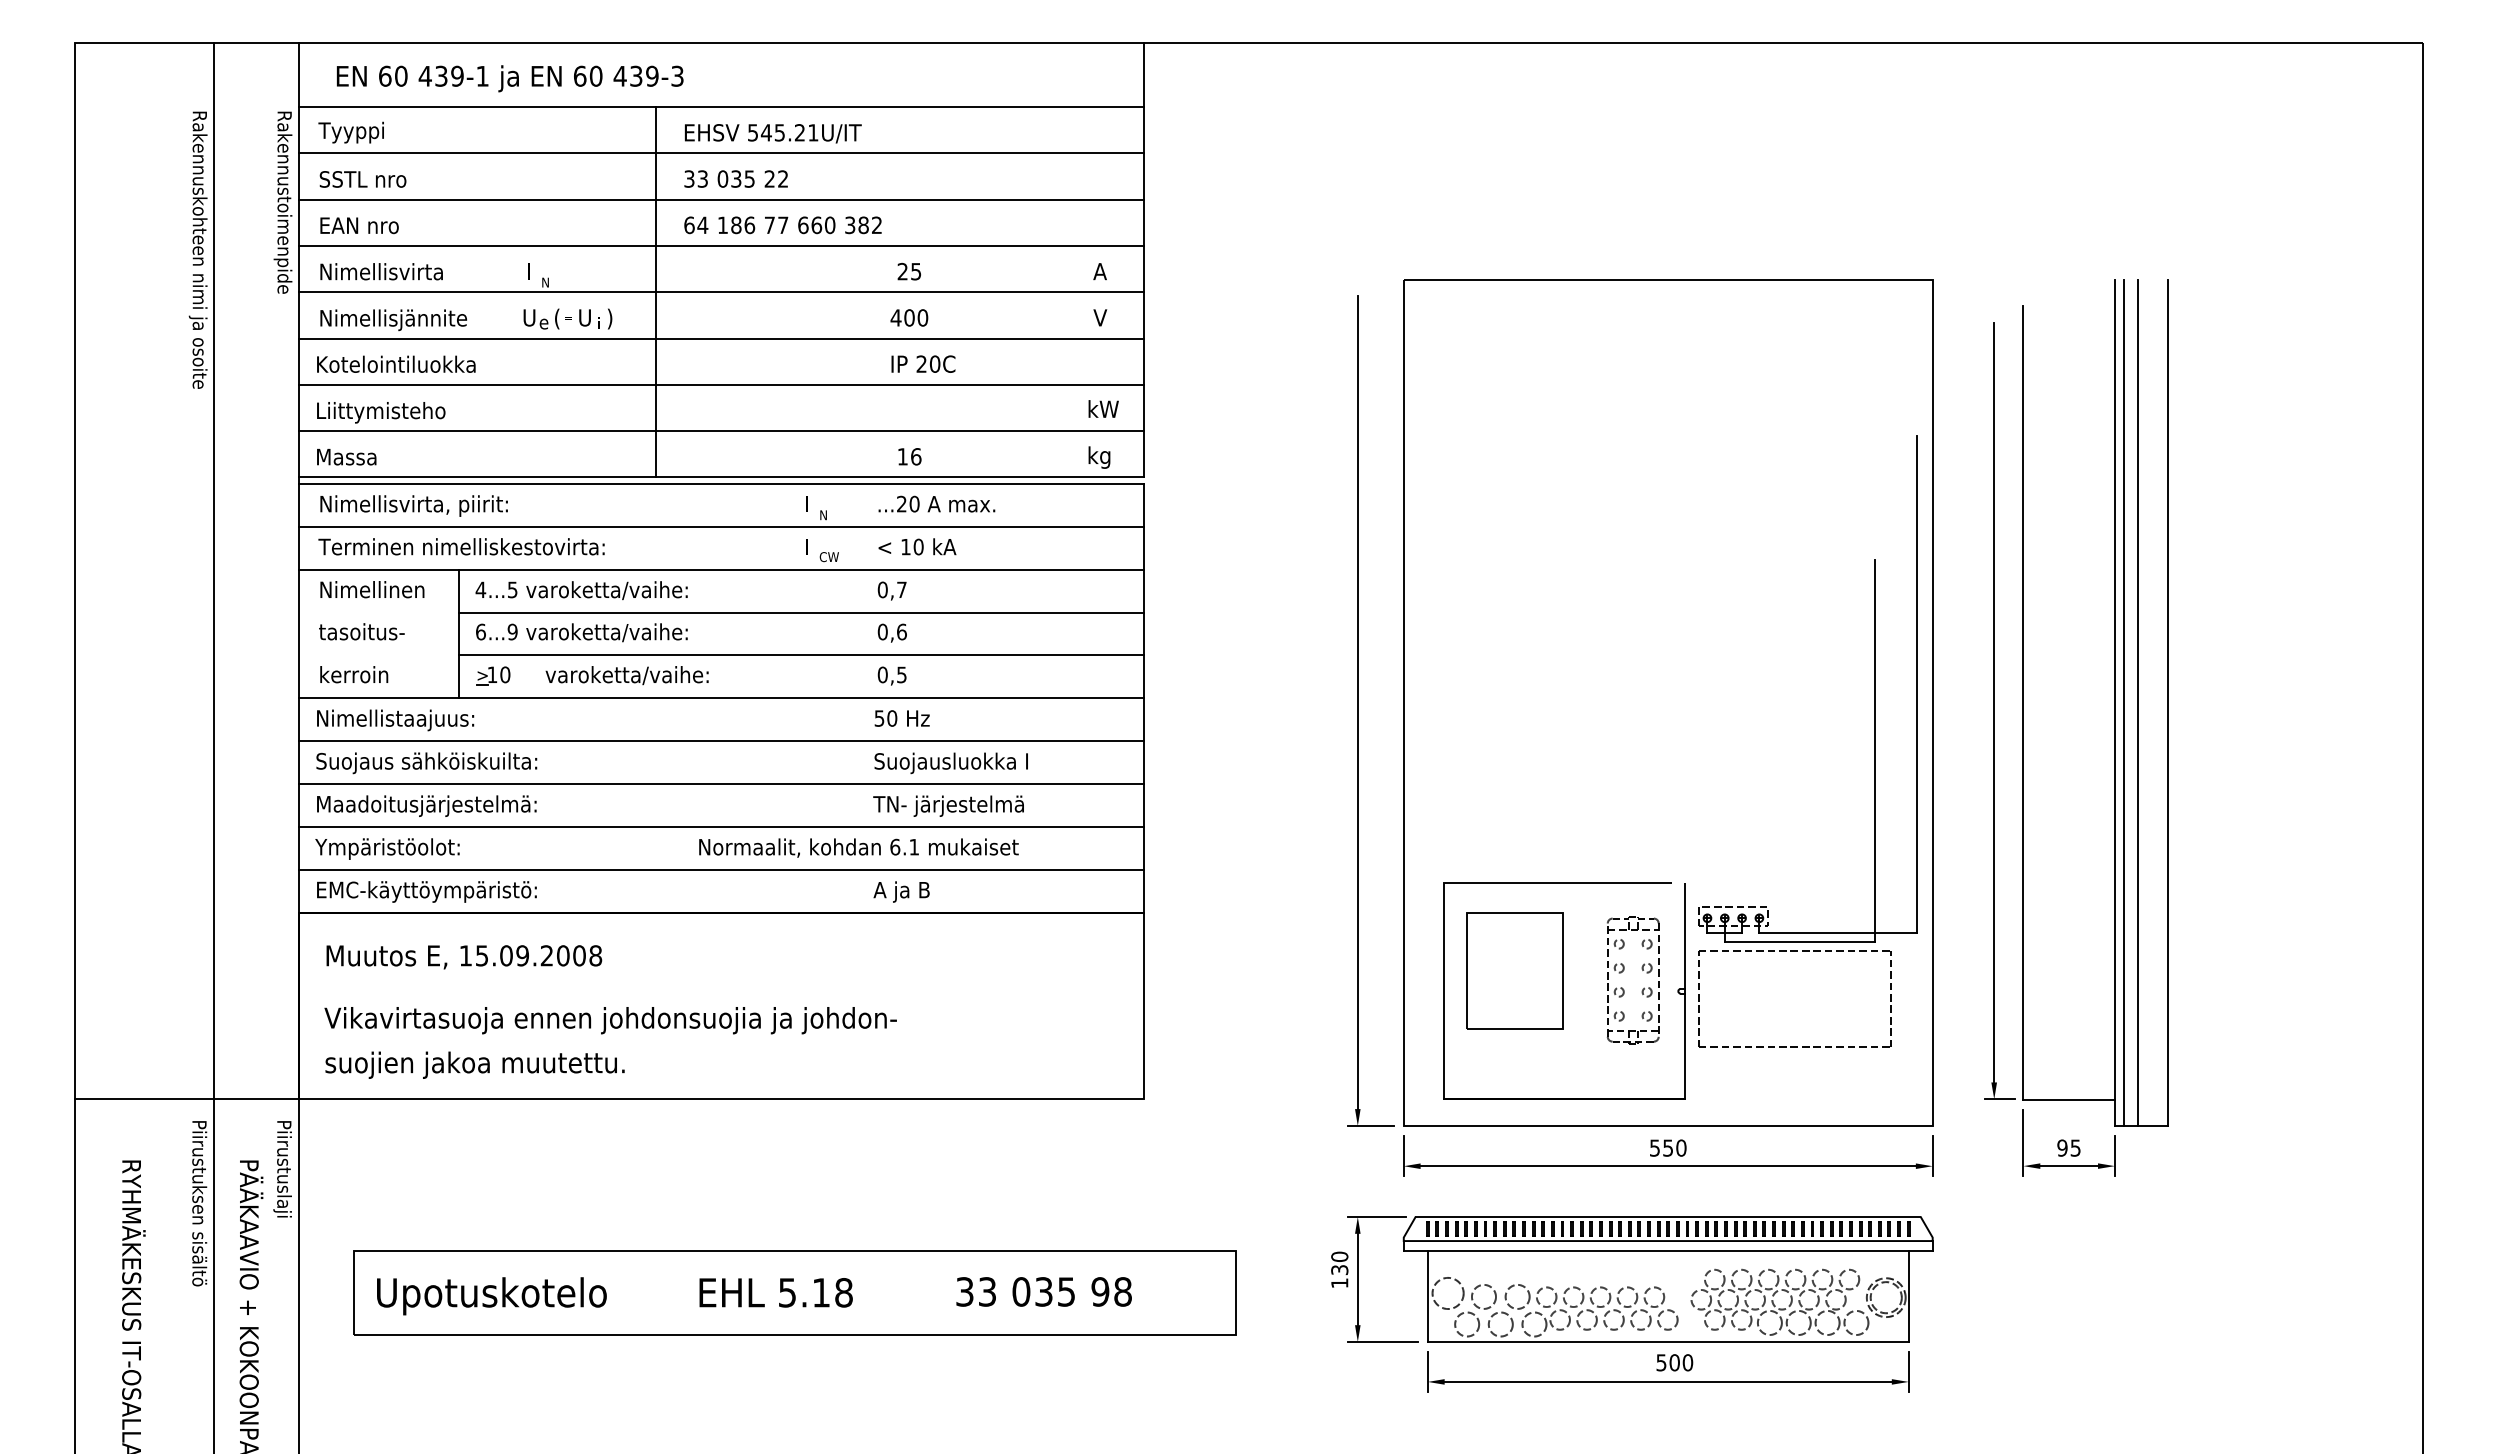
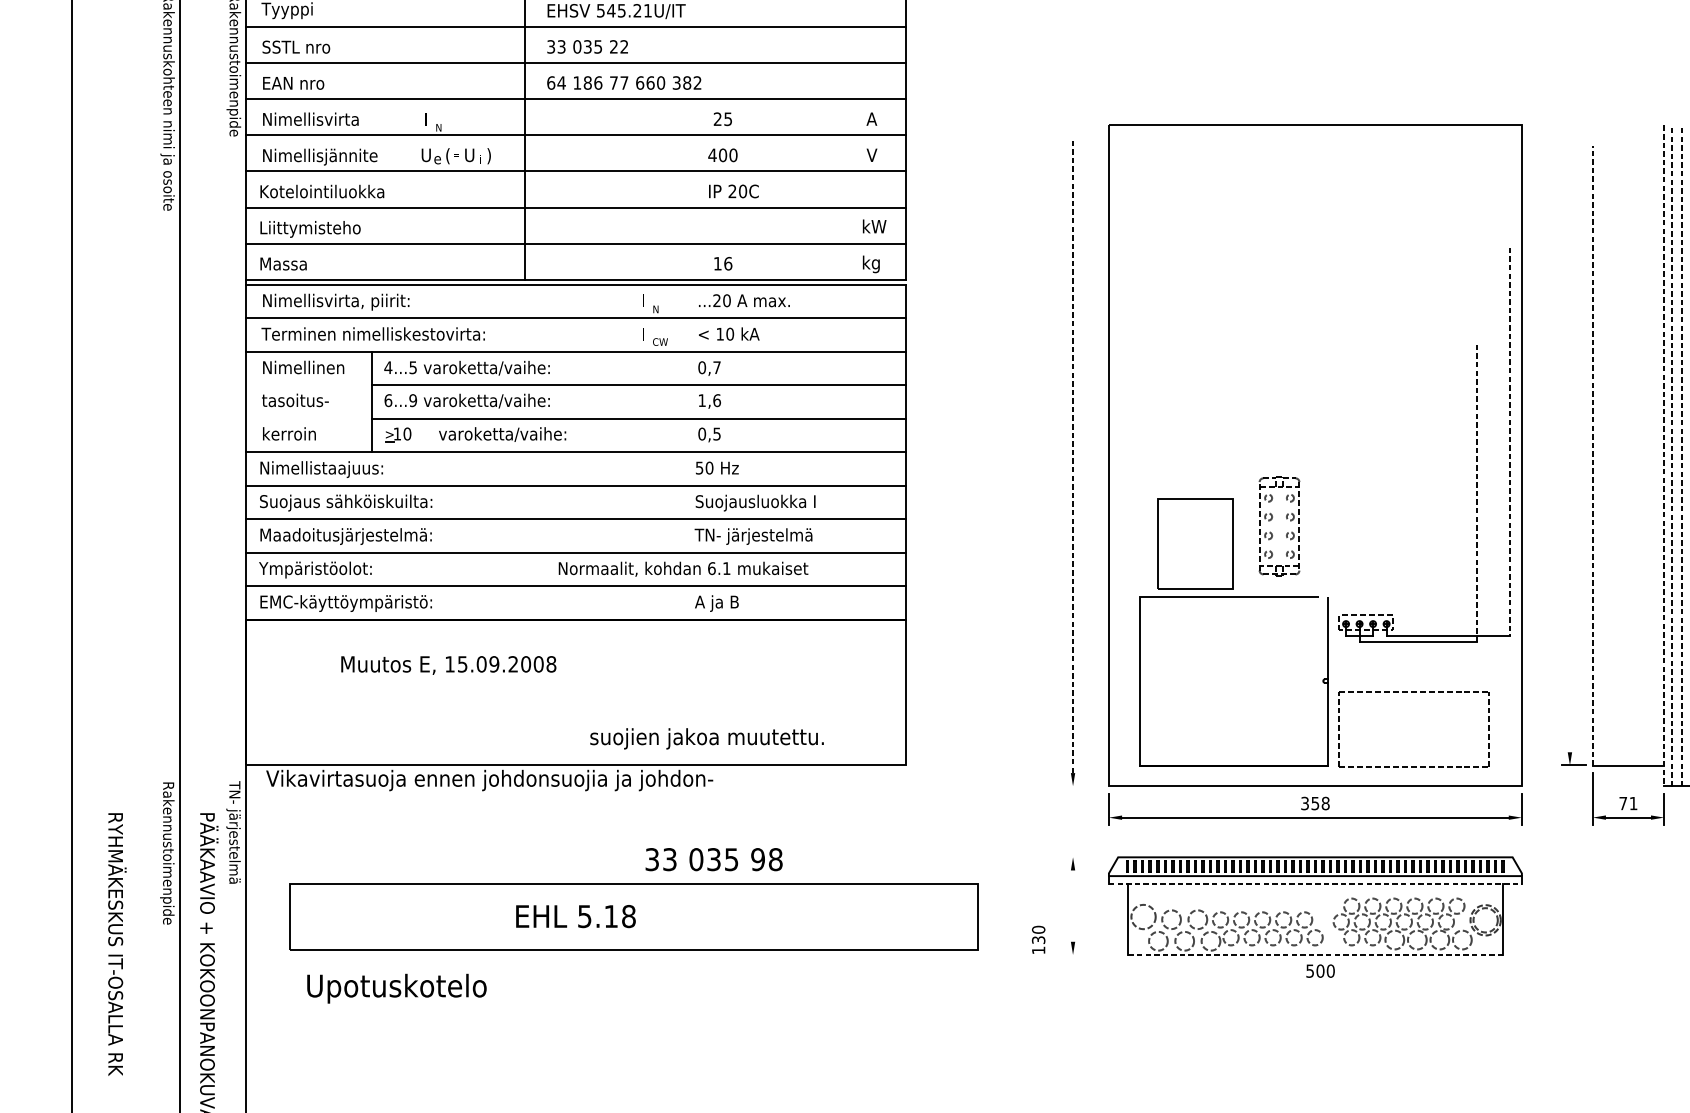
text: (882, 631) -> (701, 400), 0,6 -> 1,6
line: (1917, 685) -> (1510, 442), solid -> dashed
line: (1357, 702) -> (1072, 455), solid -> dashed
line: (1994, 702) -> (1570, 455), removed
line: (2023, 702) -> (1592, 455), solid -> dashed
line: (2124, 702) -> (1671, 455), solid -> dashed
line: (2137, 702) -> (1681, 455), solid -> dashed
line: (2114, 703) -> (1663, 456), solid -> dashed
line: (1874, 750) -> (1476, 493), solid -> dashed
part: (1794, 951) -> (1414, 692), moved
text: (464, 957) -> (448, 665), moved
part: (1514, 970) -> (1195, 543), moved
part: (1623, 988) -> (1271, 532), moved
text: (610, 1020) -> (489, 780), moved
text: (474, 1064) -> (706, 738), moved
line: (186, 1098) -> (158, 764), removed
line: (1371, 1125) -> (1083, 785), removed
text: (1668, 1147) -> (1315, 803), 550 -> 358
text: (2068, 1147) -> (1627, 803), 95 -> 71
text: (282, 1184) -> (233, 831), Piirustuslaji -> TN- järjestelmä
text: (197, 1213) -> (167, 854), Piirustuksen sisältö^J -> Rakennustoimenpide
line: (1377, 1217) -> (1088, 857), removed
line: (1668, 1250) -> (1315, 883), solid -> dashed
text: (1339, 1269) -> (1038, 939), moved
line: (1357, 1279) -> (1072, 906), removed
text: (1043, 1291) -> (713, 859), moved
text: (775, 1292) -> (575, 916), moved
text: (491, 1296) -> (396, 988), moved
line: (1383, 1342) -> (1093, 955), removed
line: (1667, 1342) -> (1314, 955), solid -> dashed
part: (1668, 1381) -> (1315, 985), removed

